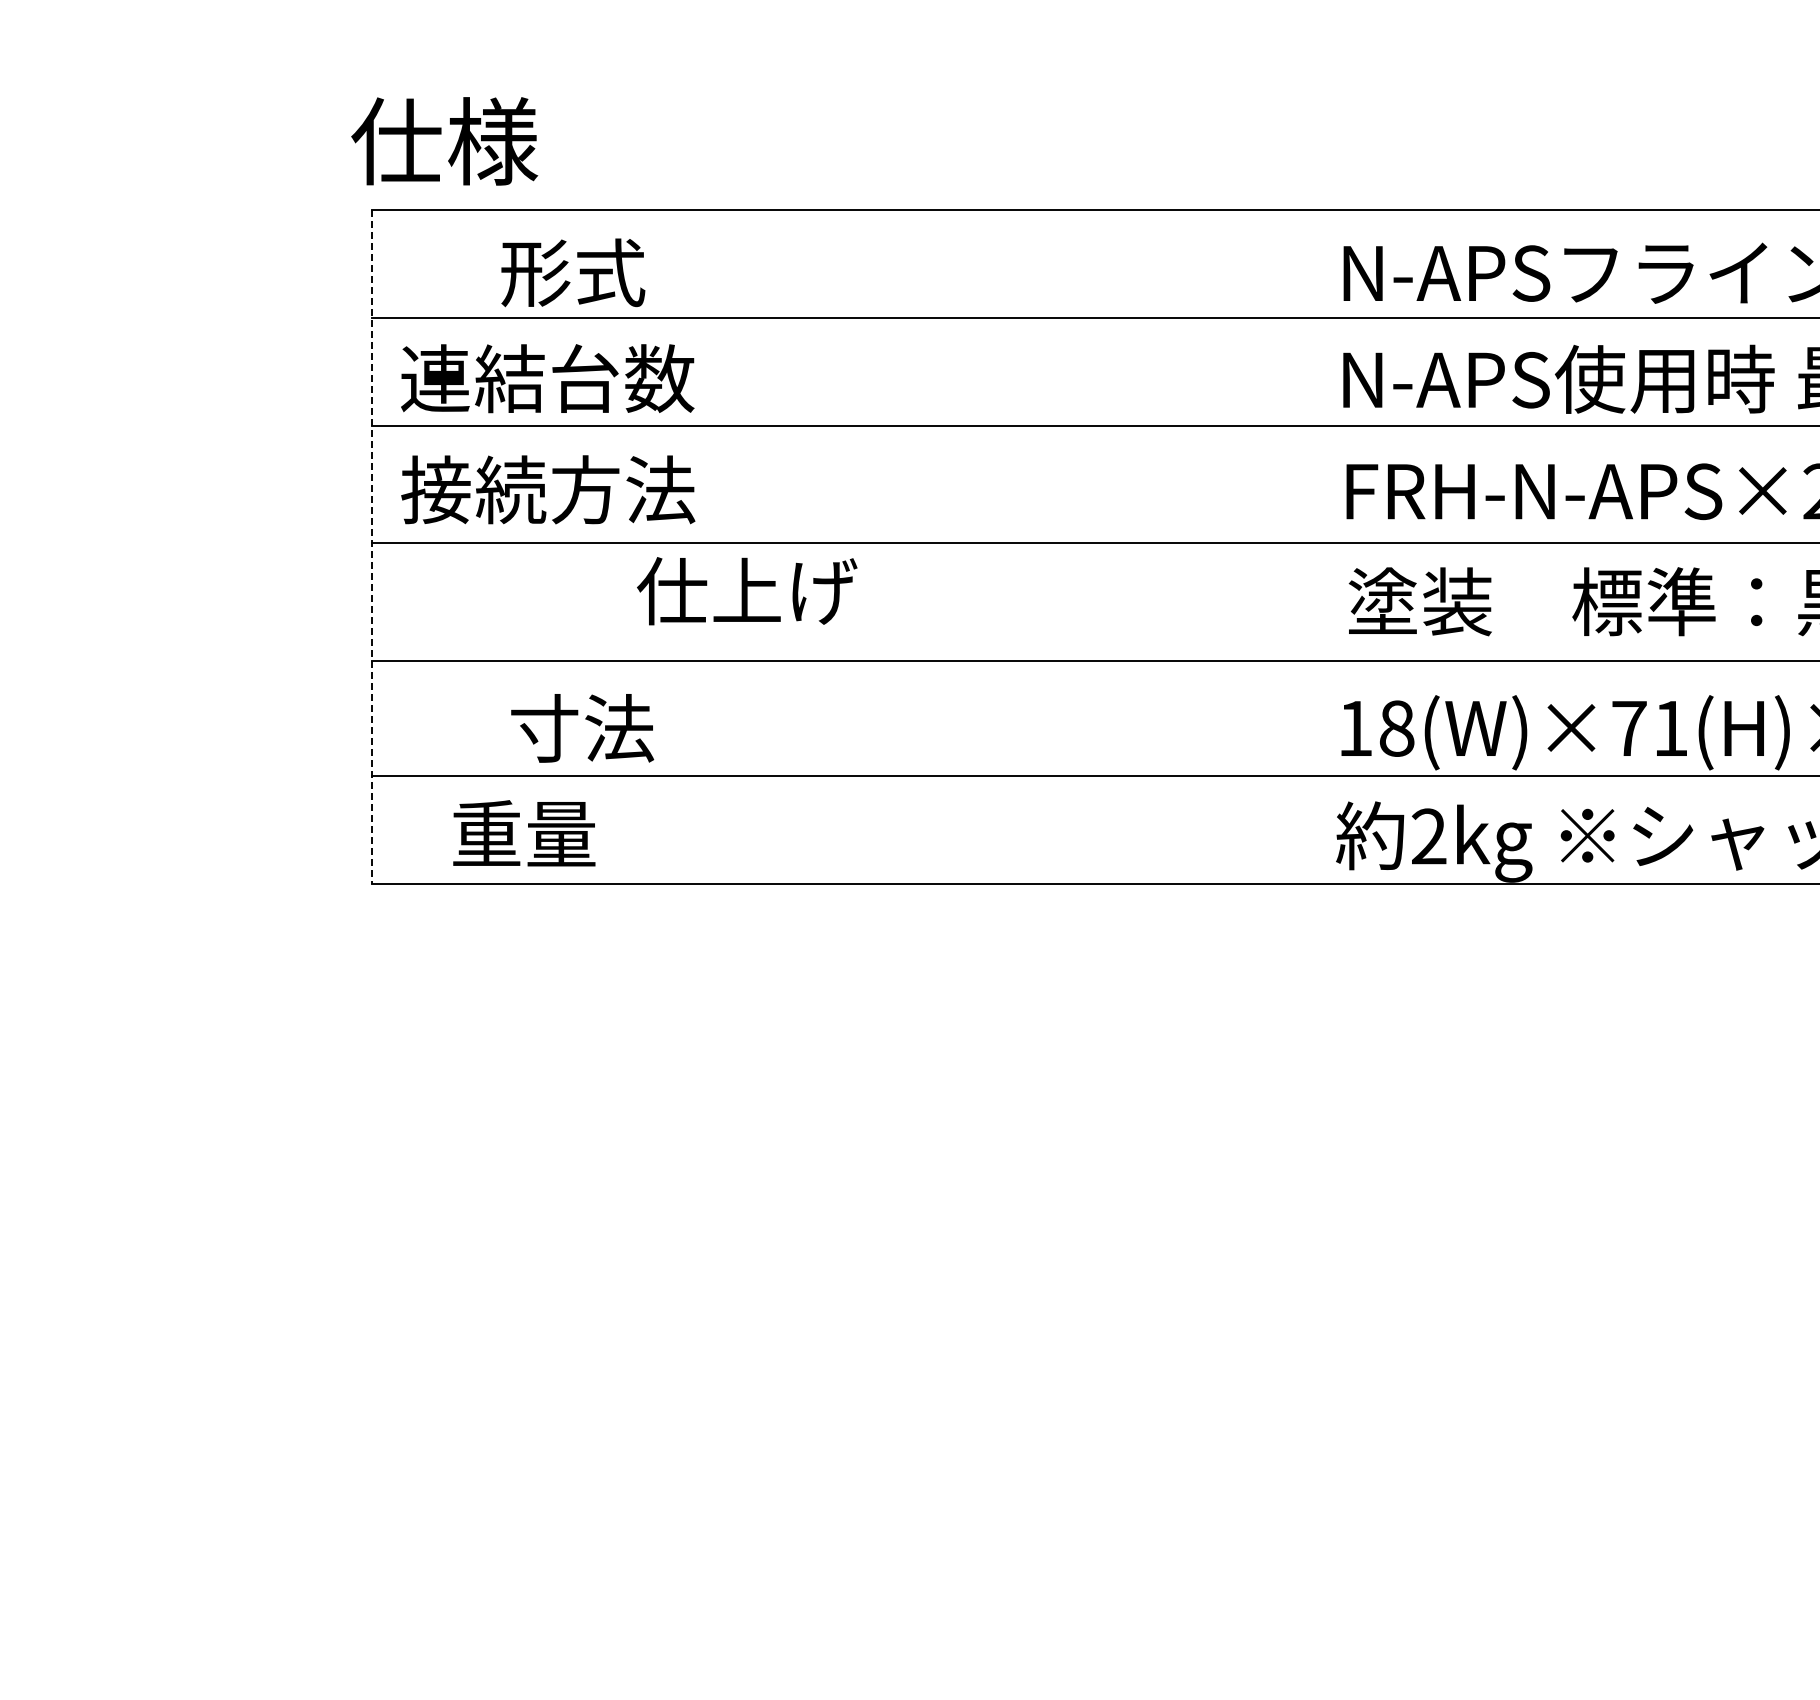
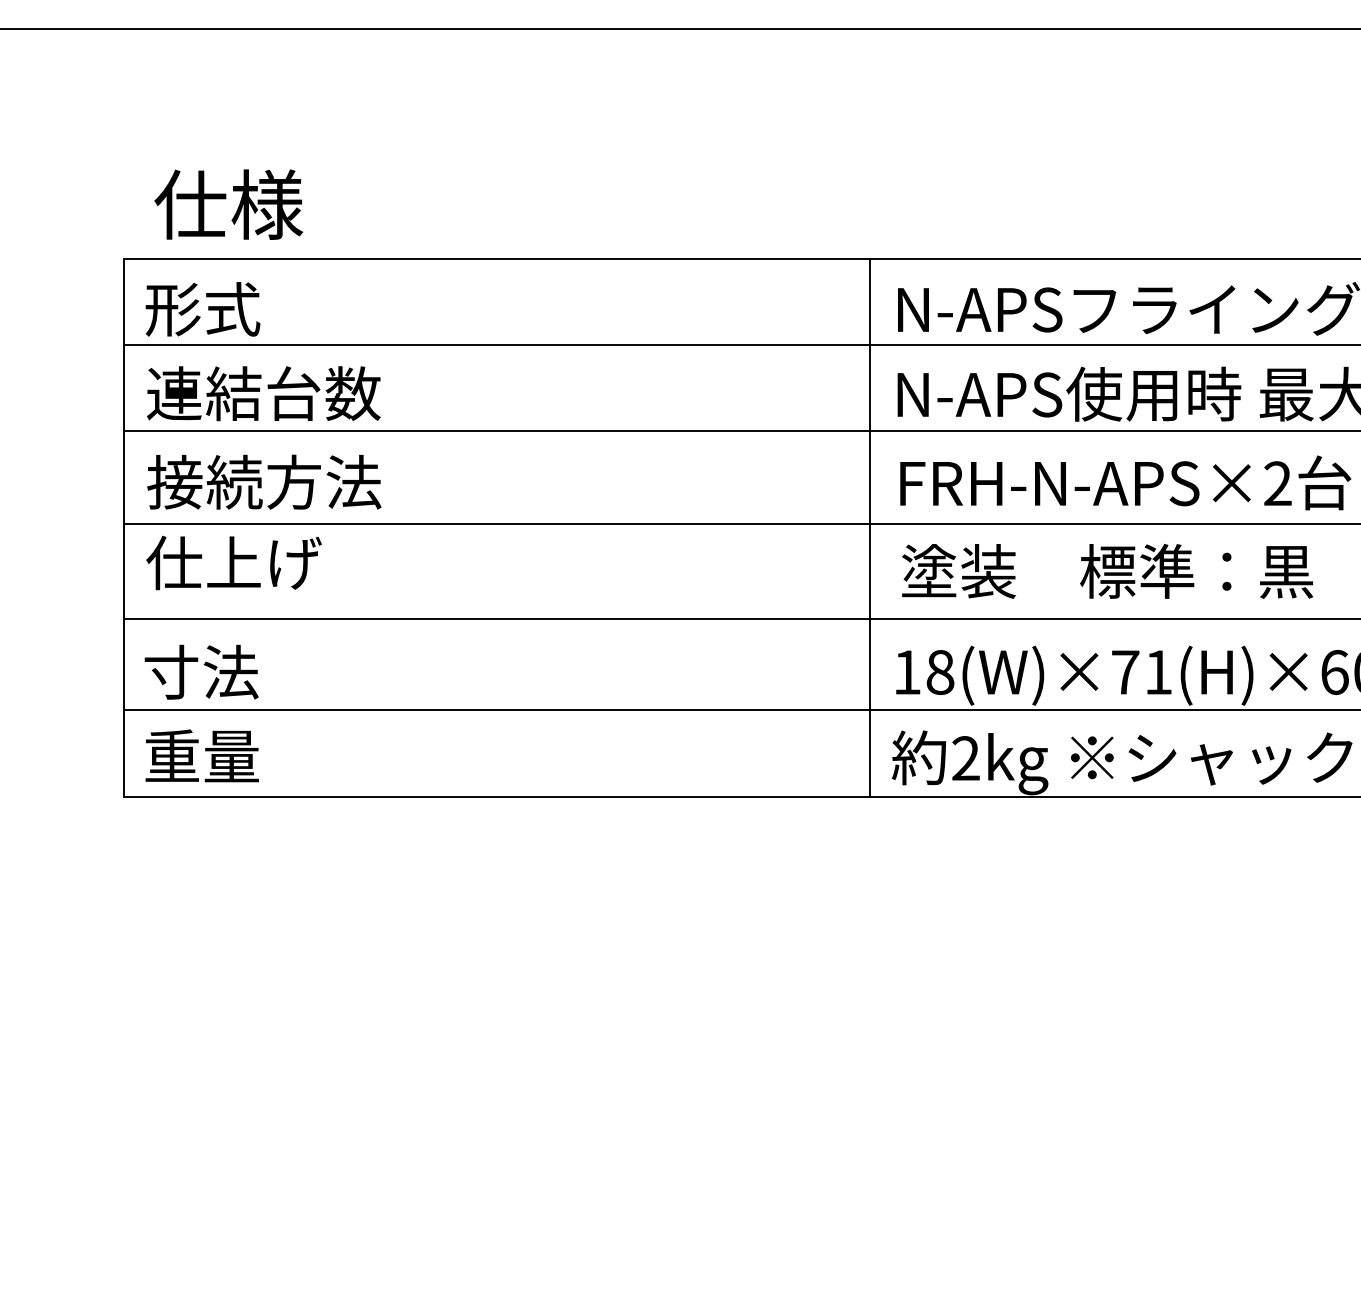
text: (444, 141) -> (228, 204), moved
text: (573, 272) -> (203, 309), moved
line: (1308, 546) -> (869, 527), added
line: (371, 547) -> (123, 528), dashed -> solid
text: (747, 591) -> (234, 563), moved
text: (582, 728) -> (201, 672), moved
text: (524, 833) -> (202, 756), moved

